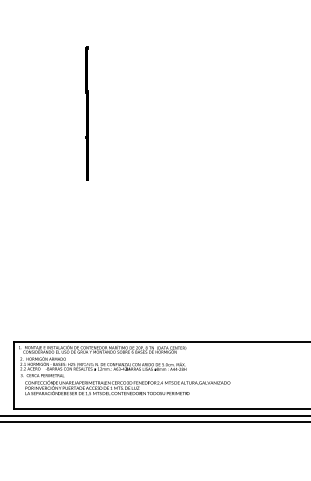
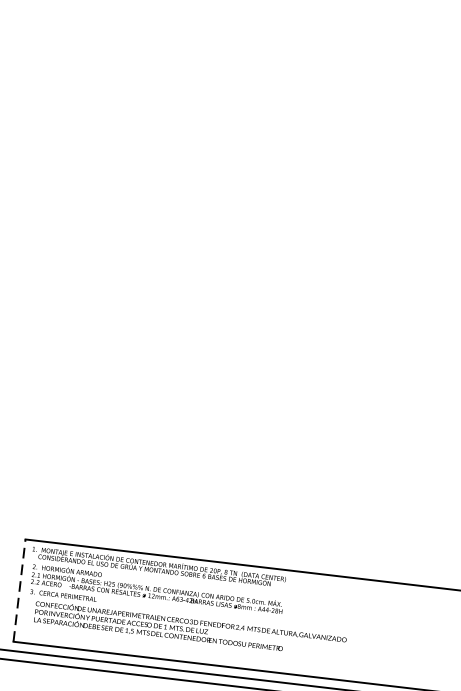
line: (86, 113) -> (176, 206), removed
line: (13, 375) -> (19, 590), solid -> dashed

